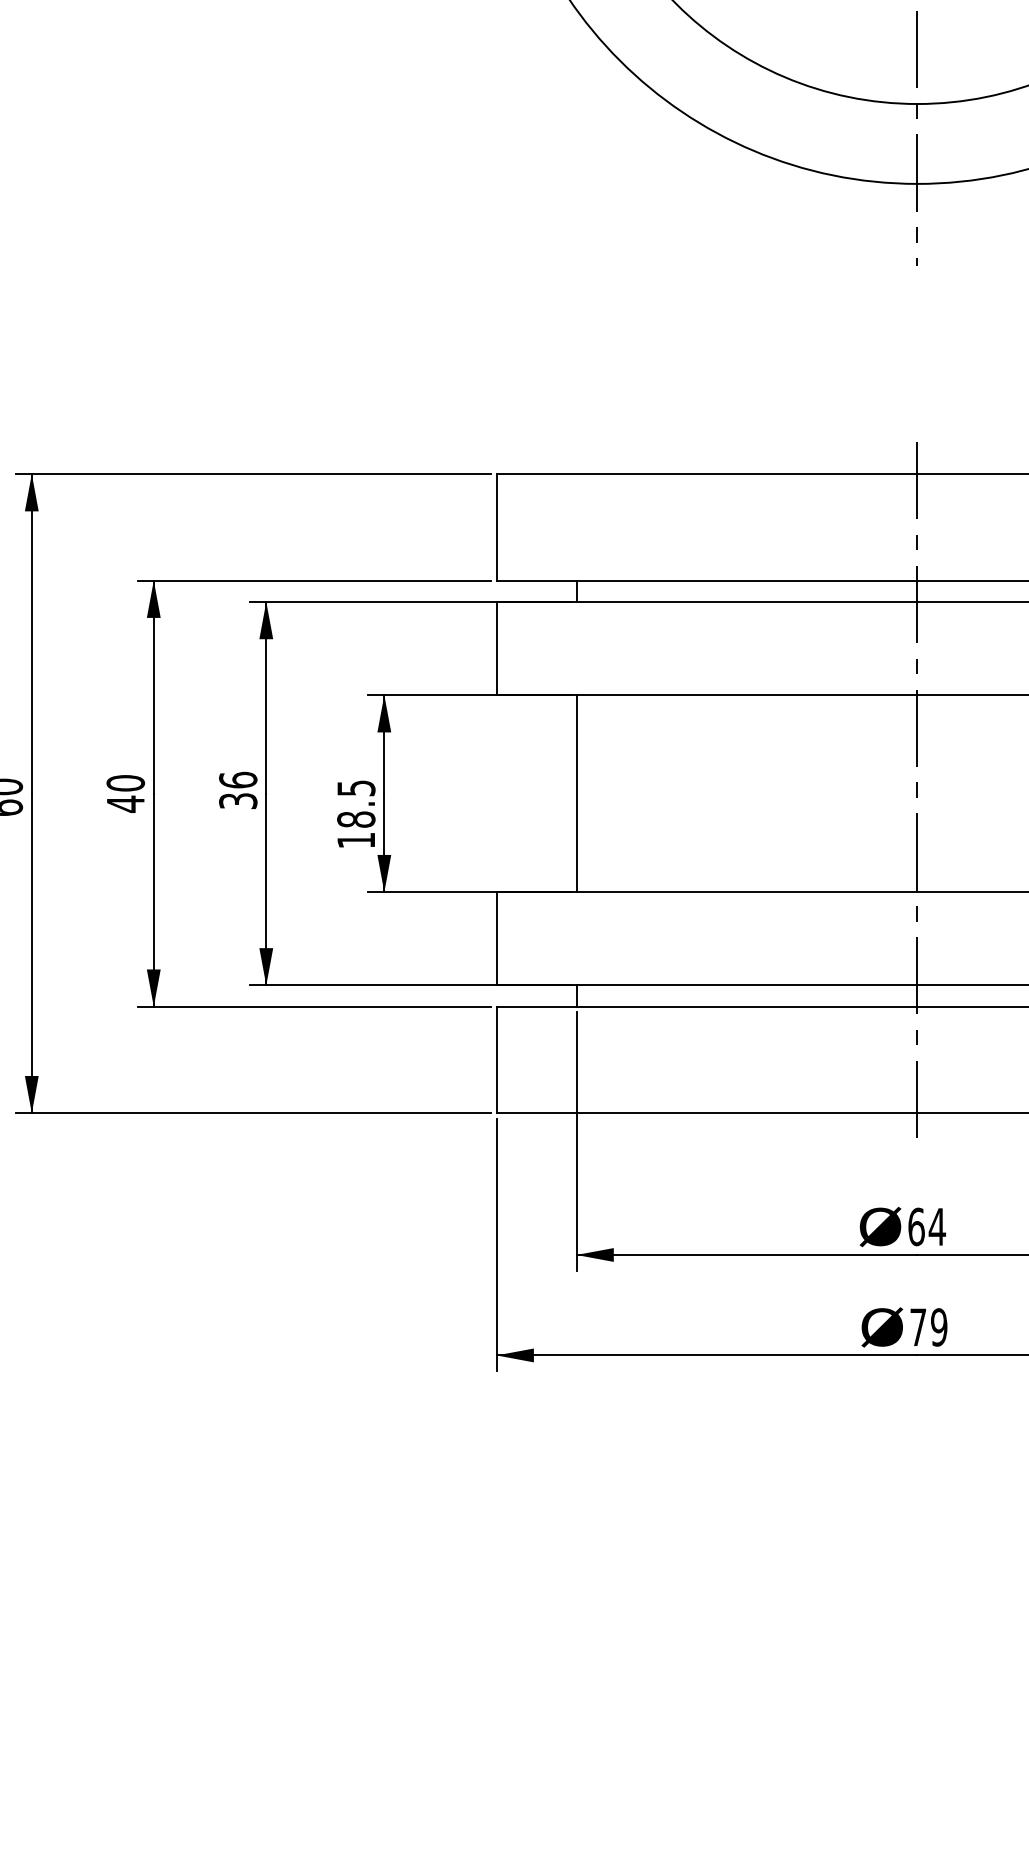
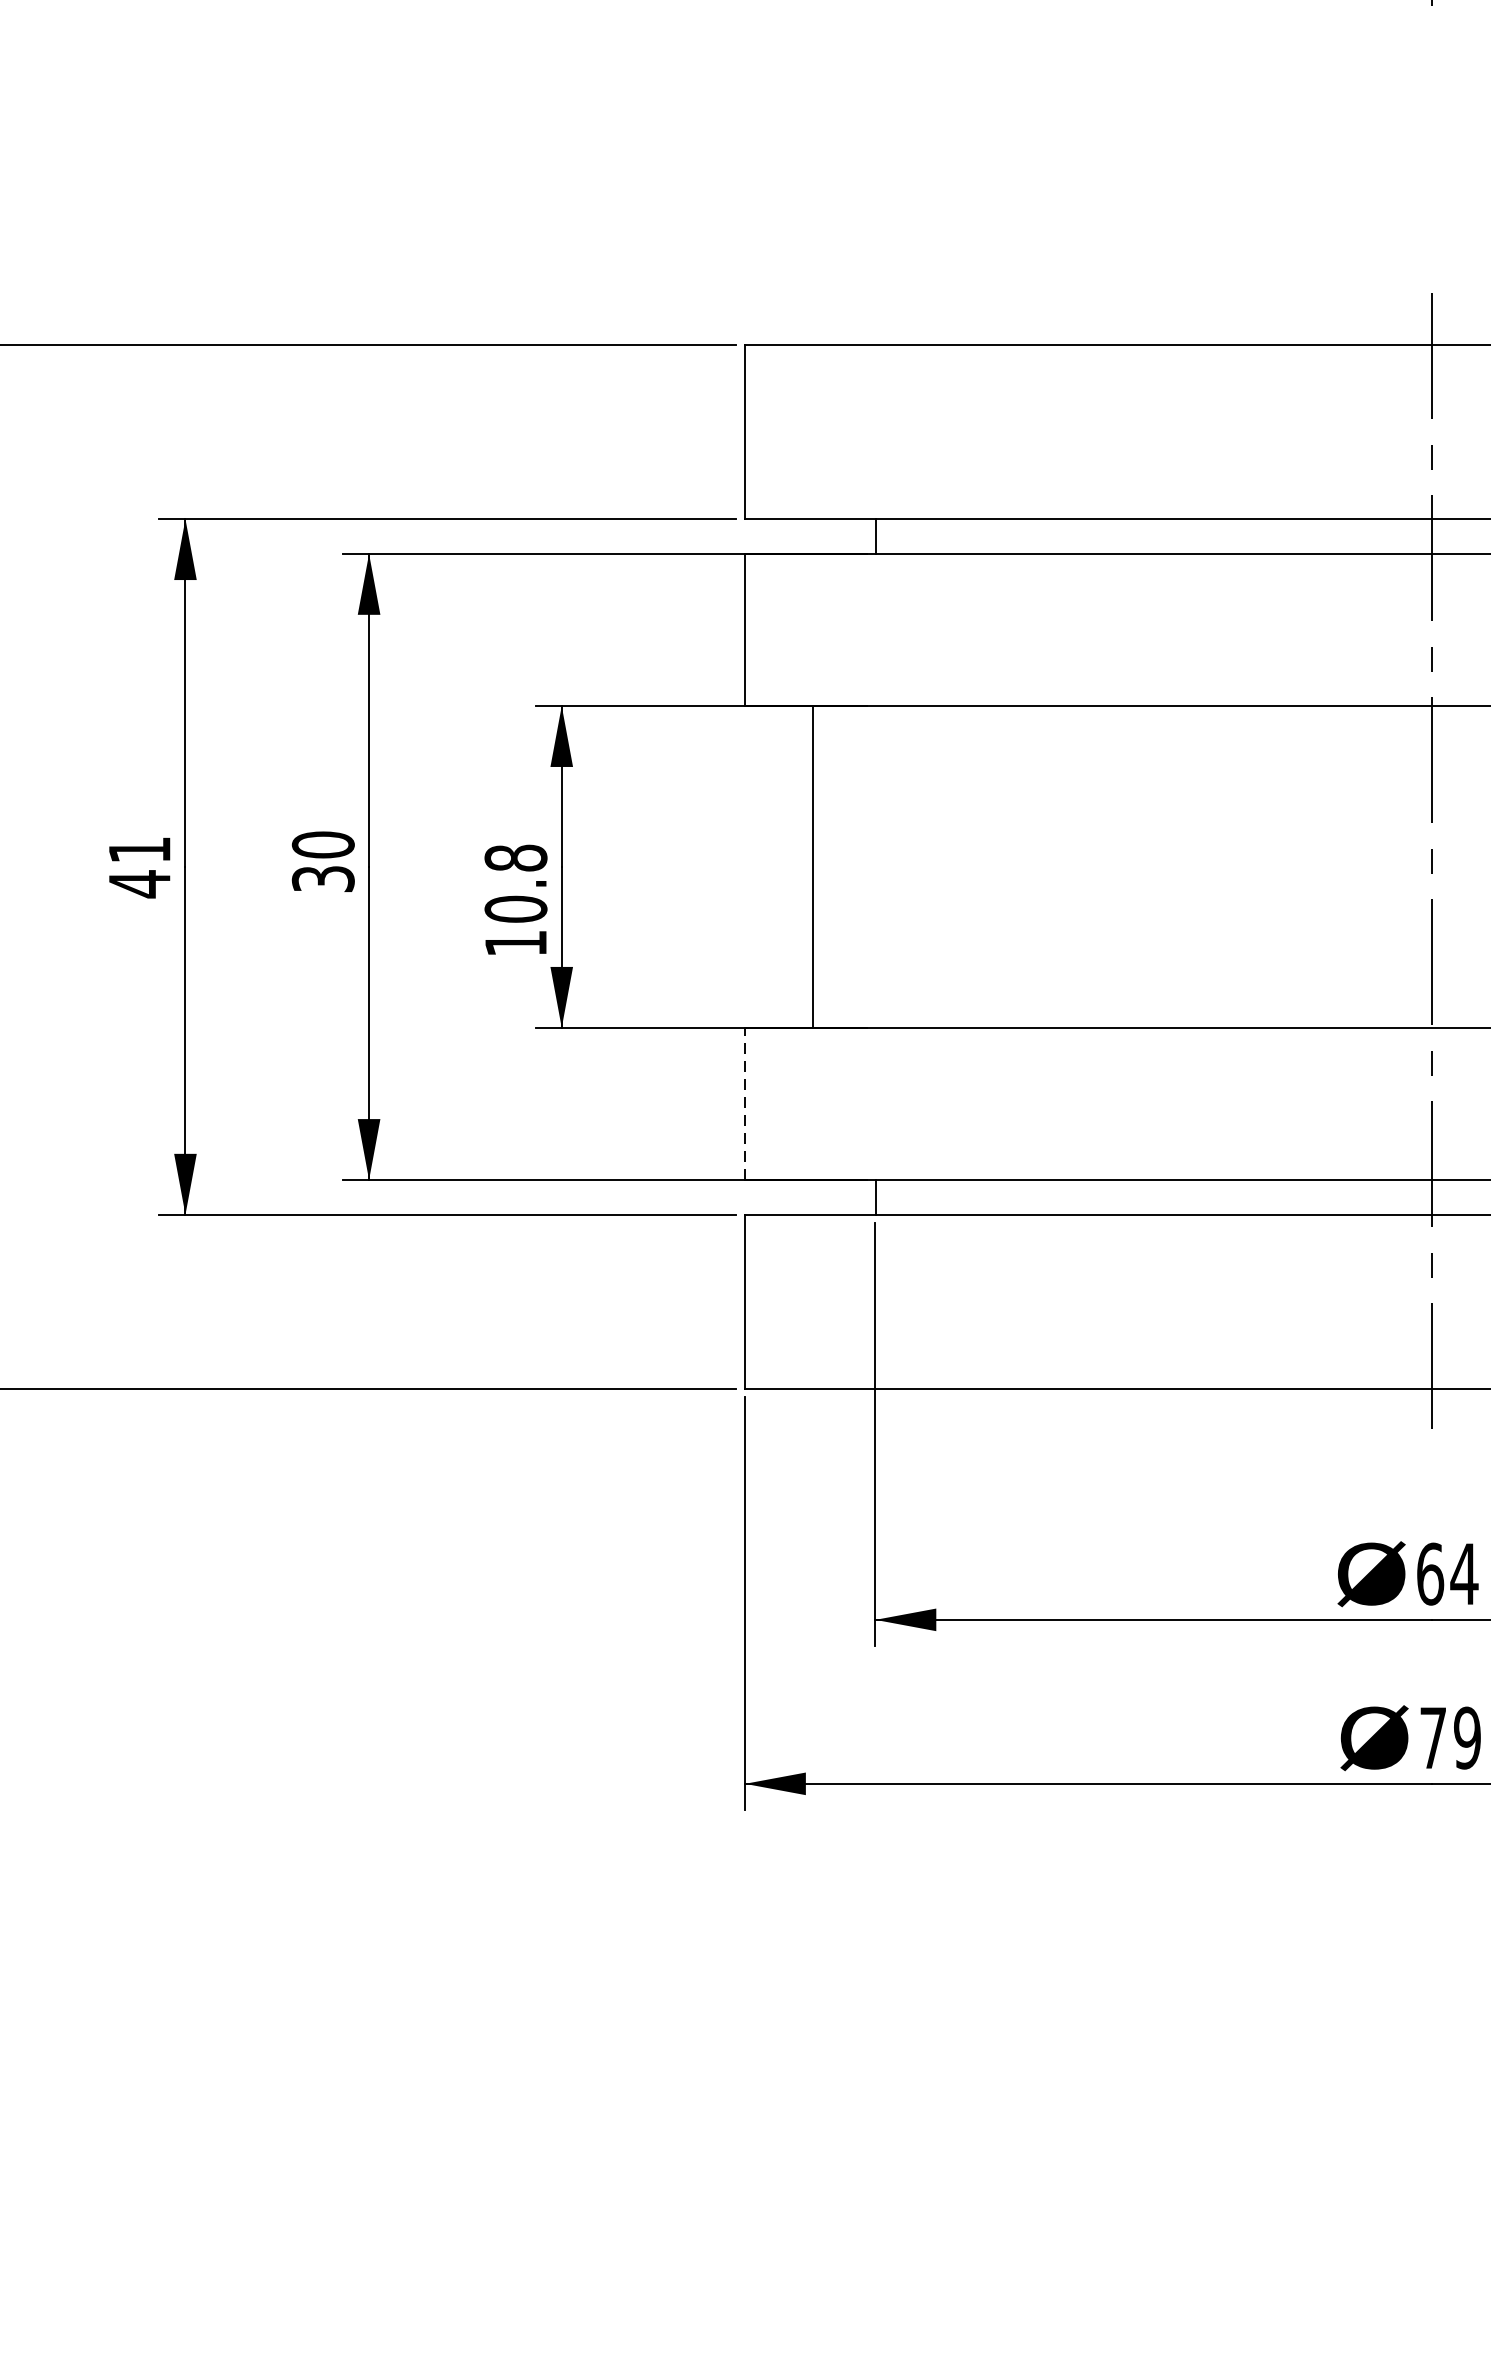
text: (238, 779) -> (323, 843), 36 -> 30
text: (125, 783) -> (139, 850), 40 -> 41
line: (576, 793) -> (813, 866), moved
text: (356, 803) -> (516, 882), 18.5 -> 10.8
line: (496, 938) -> (744, 1103), solid -> dashed

